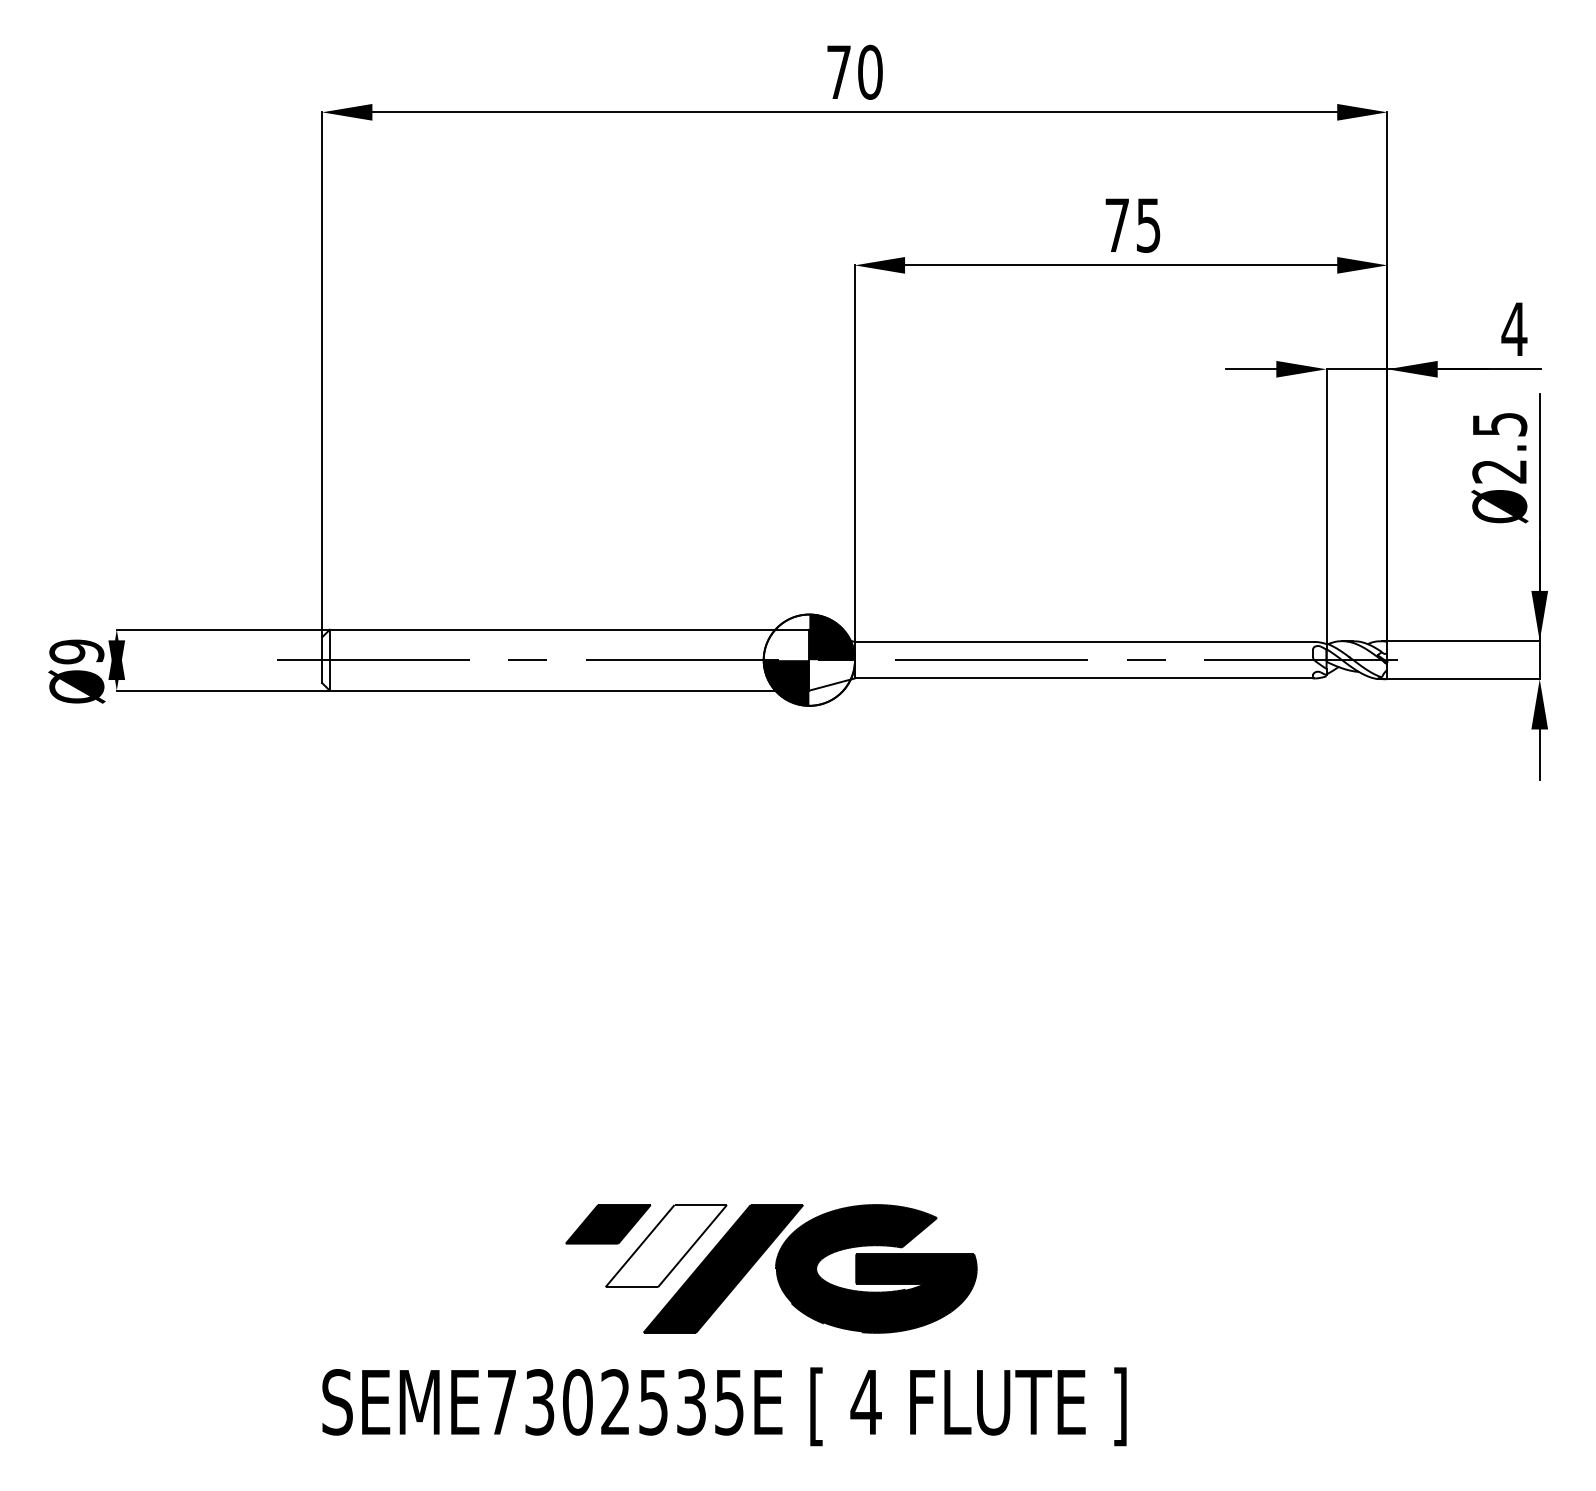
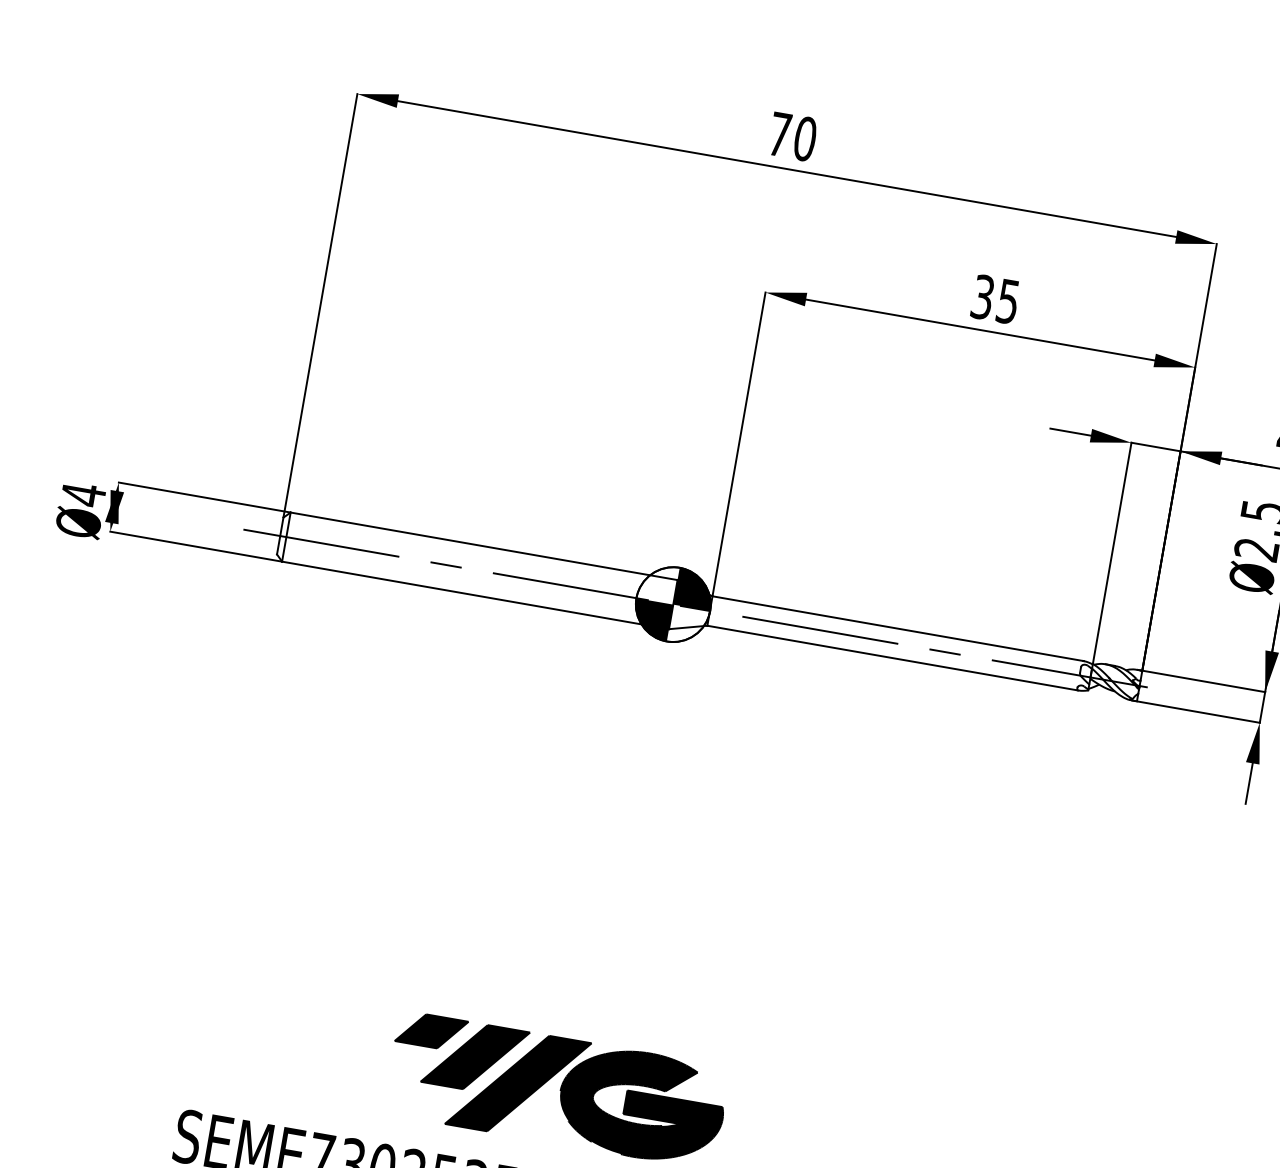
text: (1117, 224) -> (983, 296), 75 -> 35
text: (76, 652) -> (83, 495), Ø9 -> Ø4
fill: (666, 1246) -> (475, 1057), added

